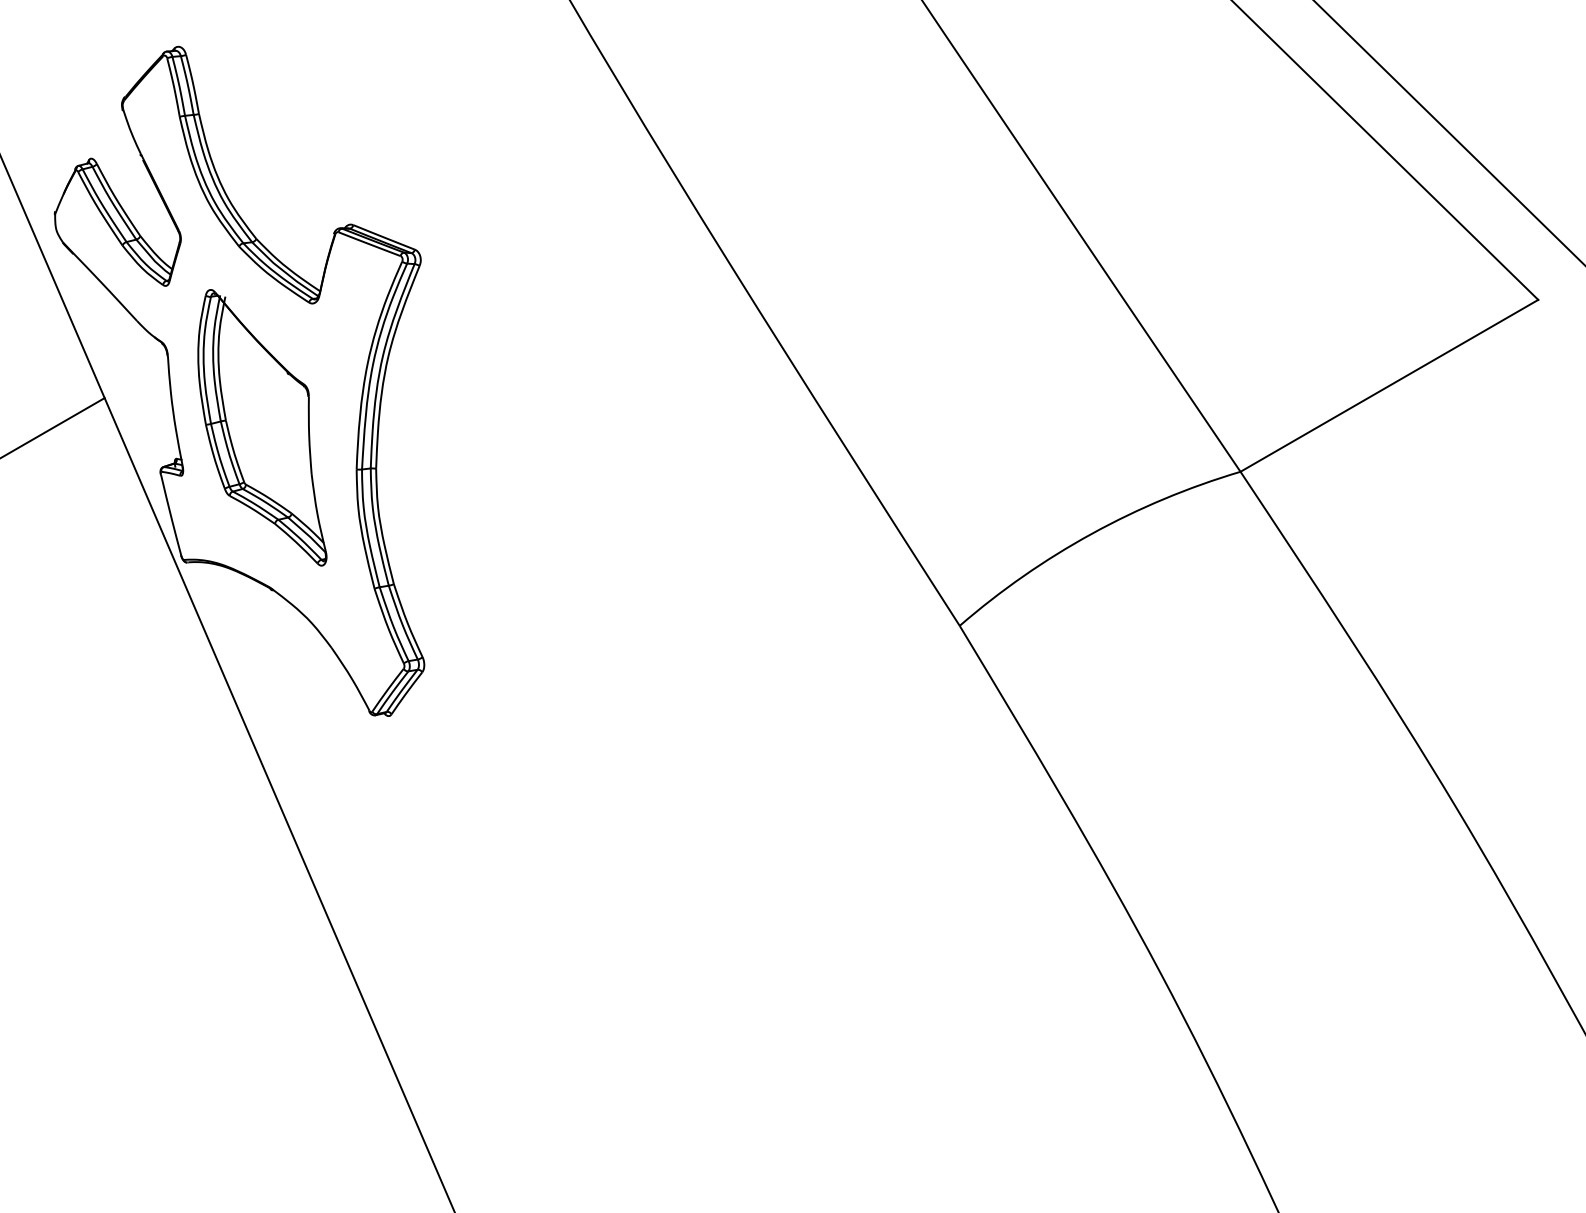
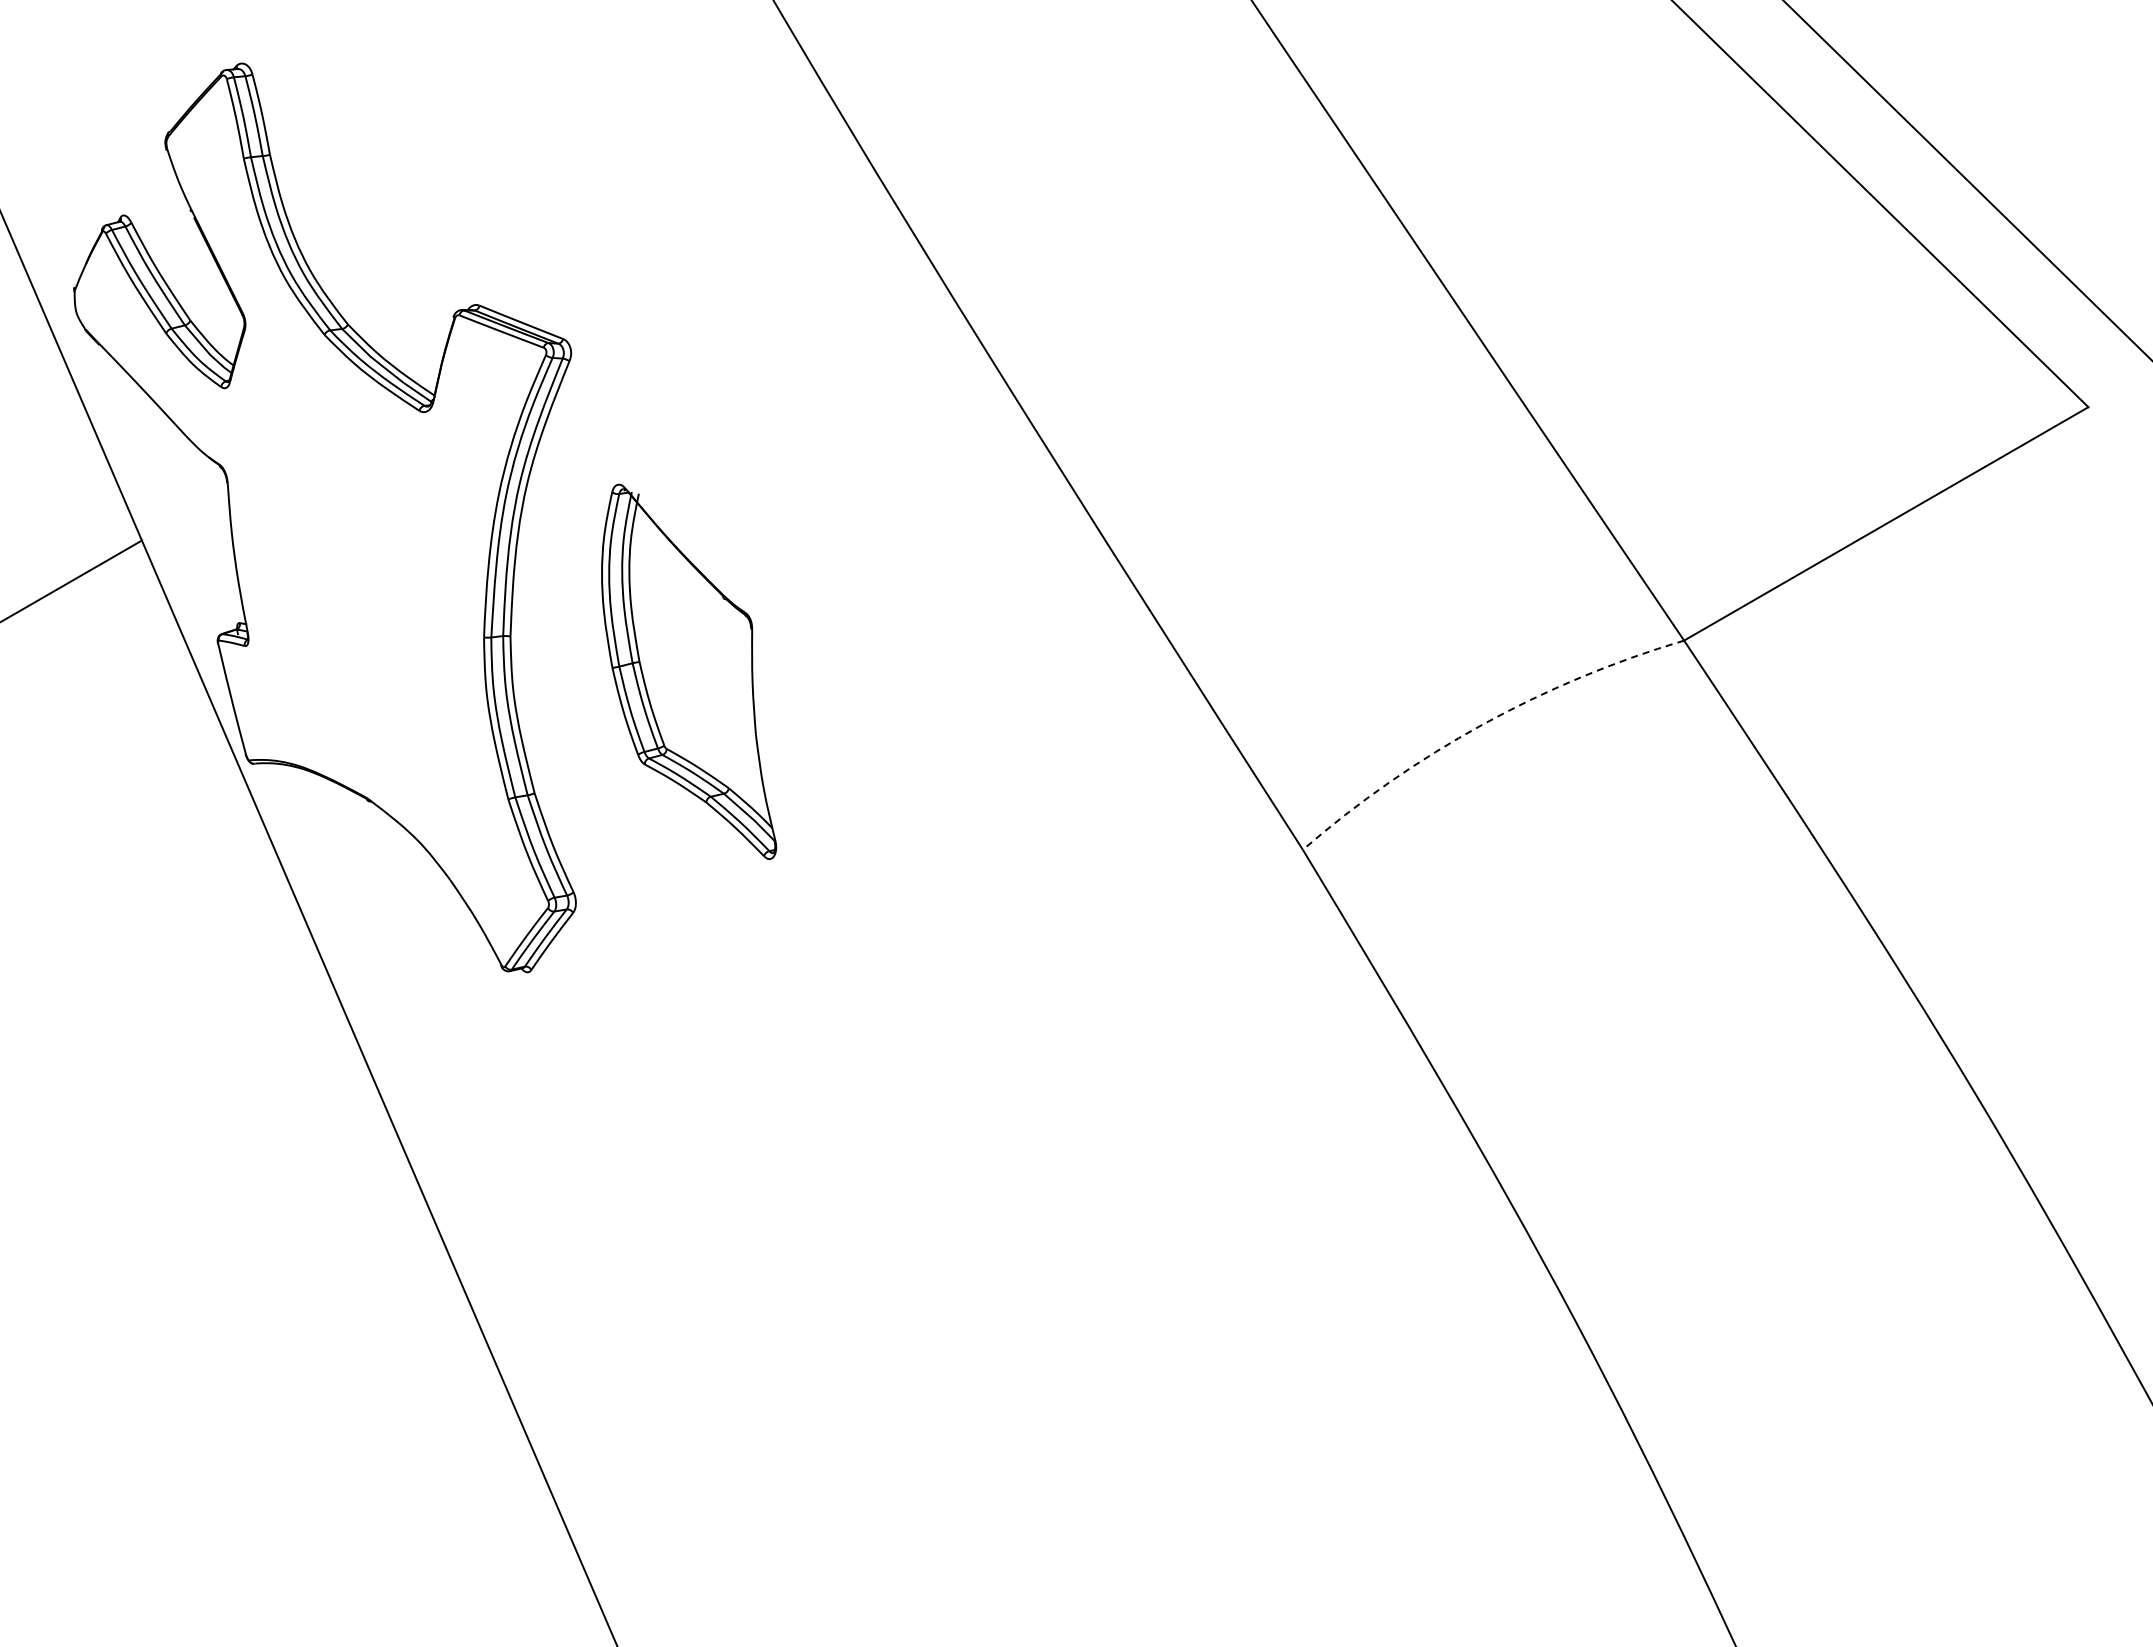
part: (262, 427) -> (689, 671), moved
arc: (1092, 533) -> (1482, 724), solid -> dashed

